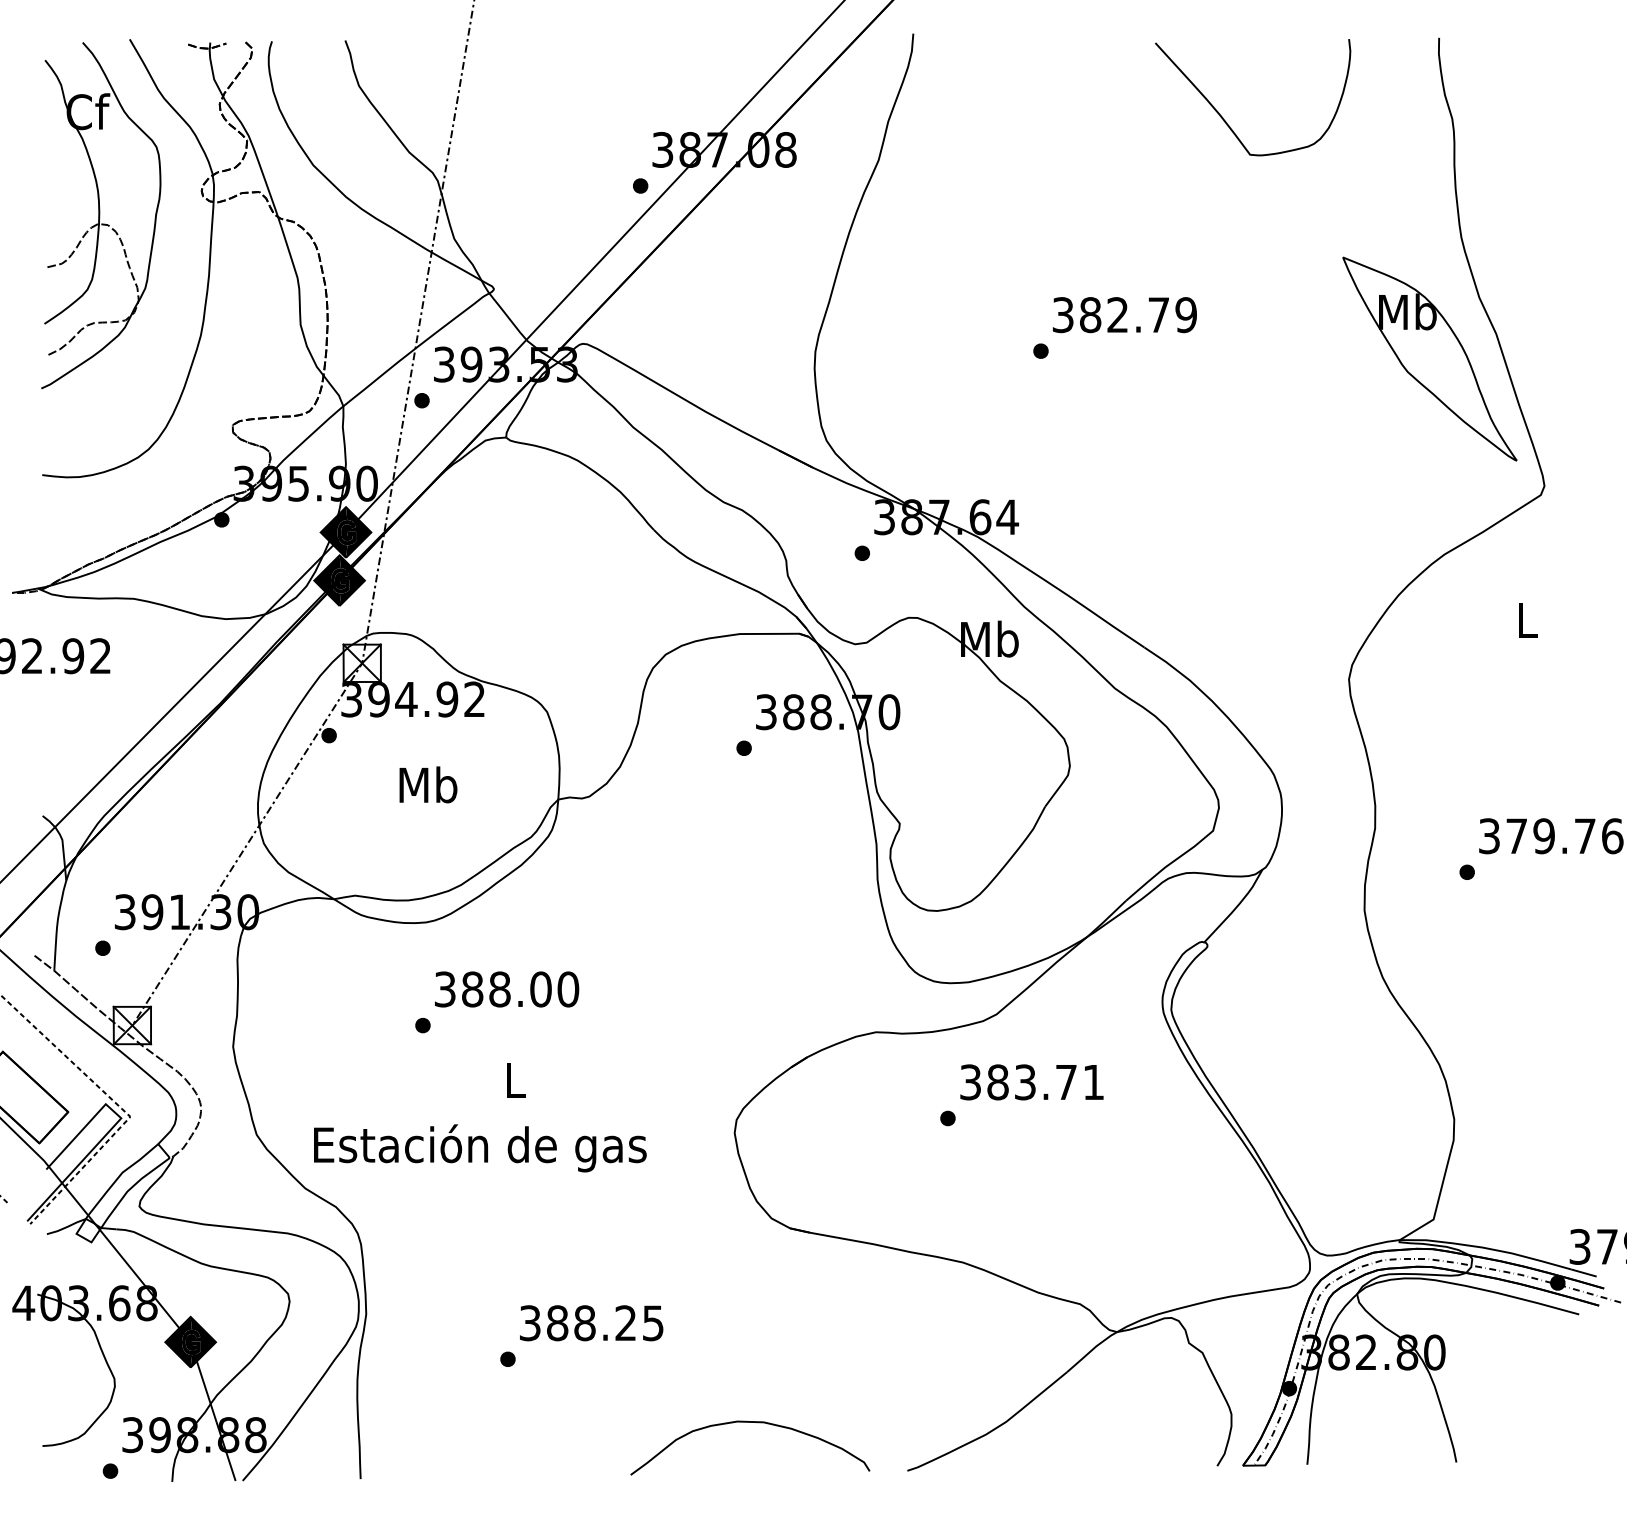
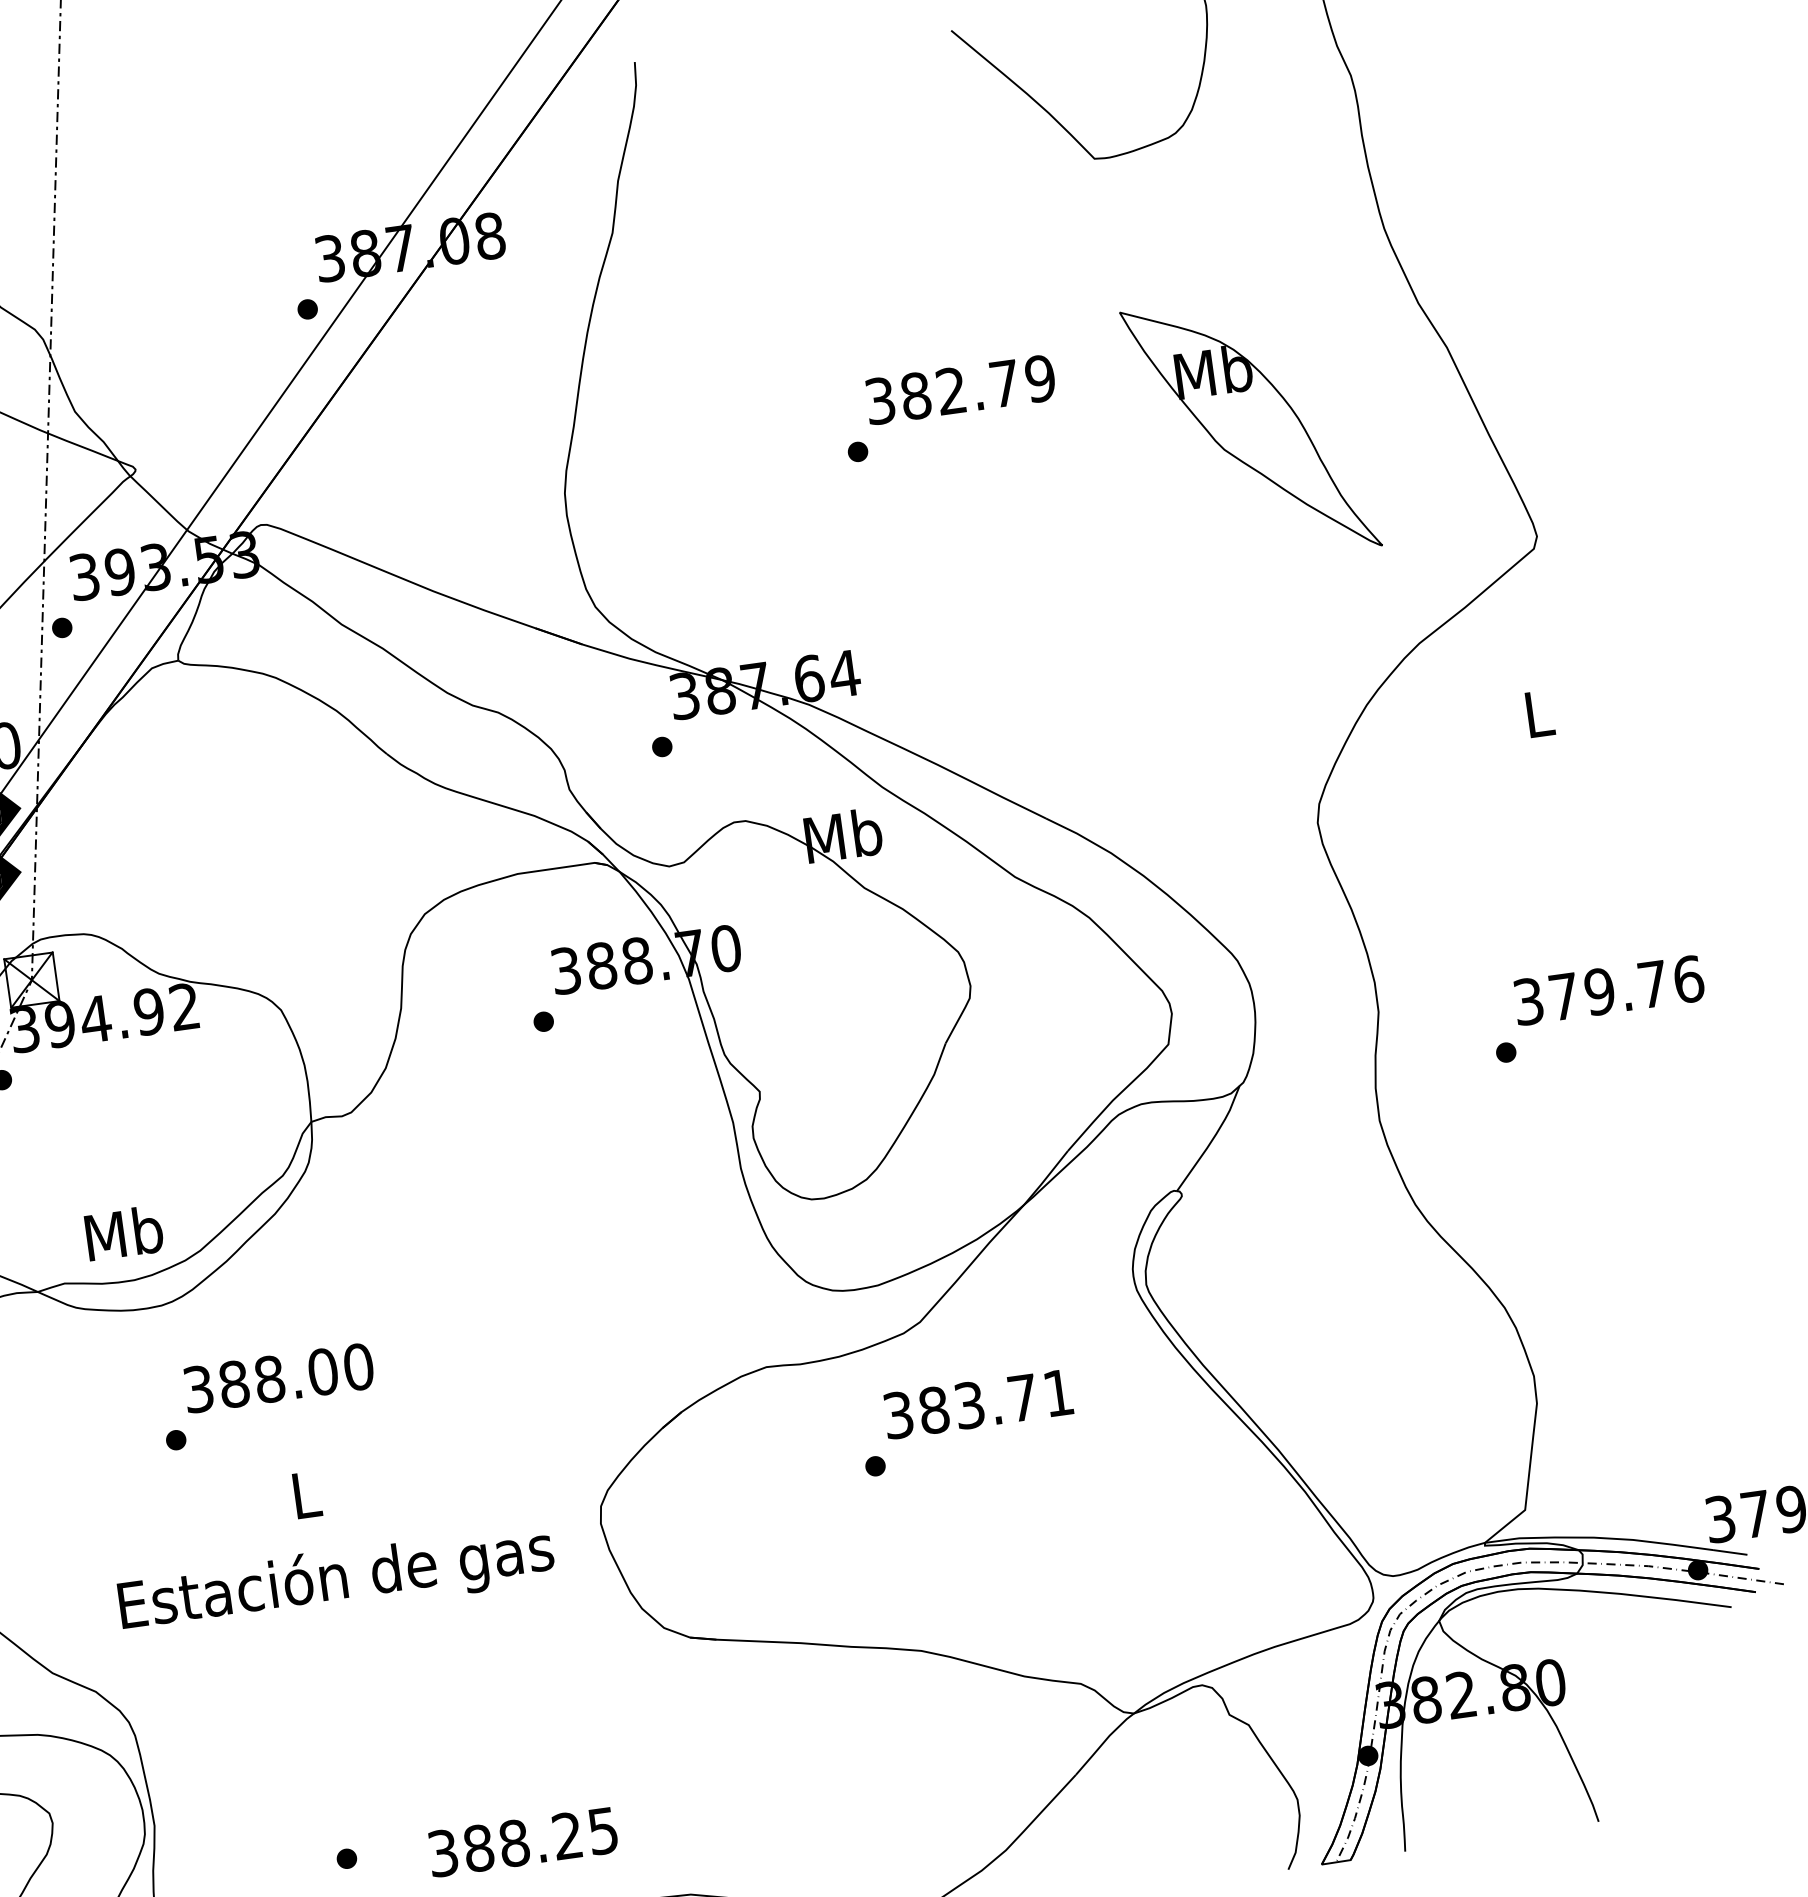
part: (1429, 358) -> (1250, 428), moved
text: (428, 784) -> (124, 1232), moved
text: (480, 1148) -> (336, 1580), moved
text: (591, 1323) -> (522, 1842), moved

